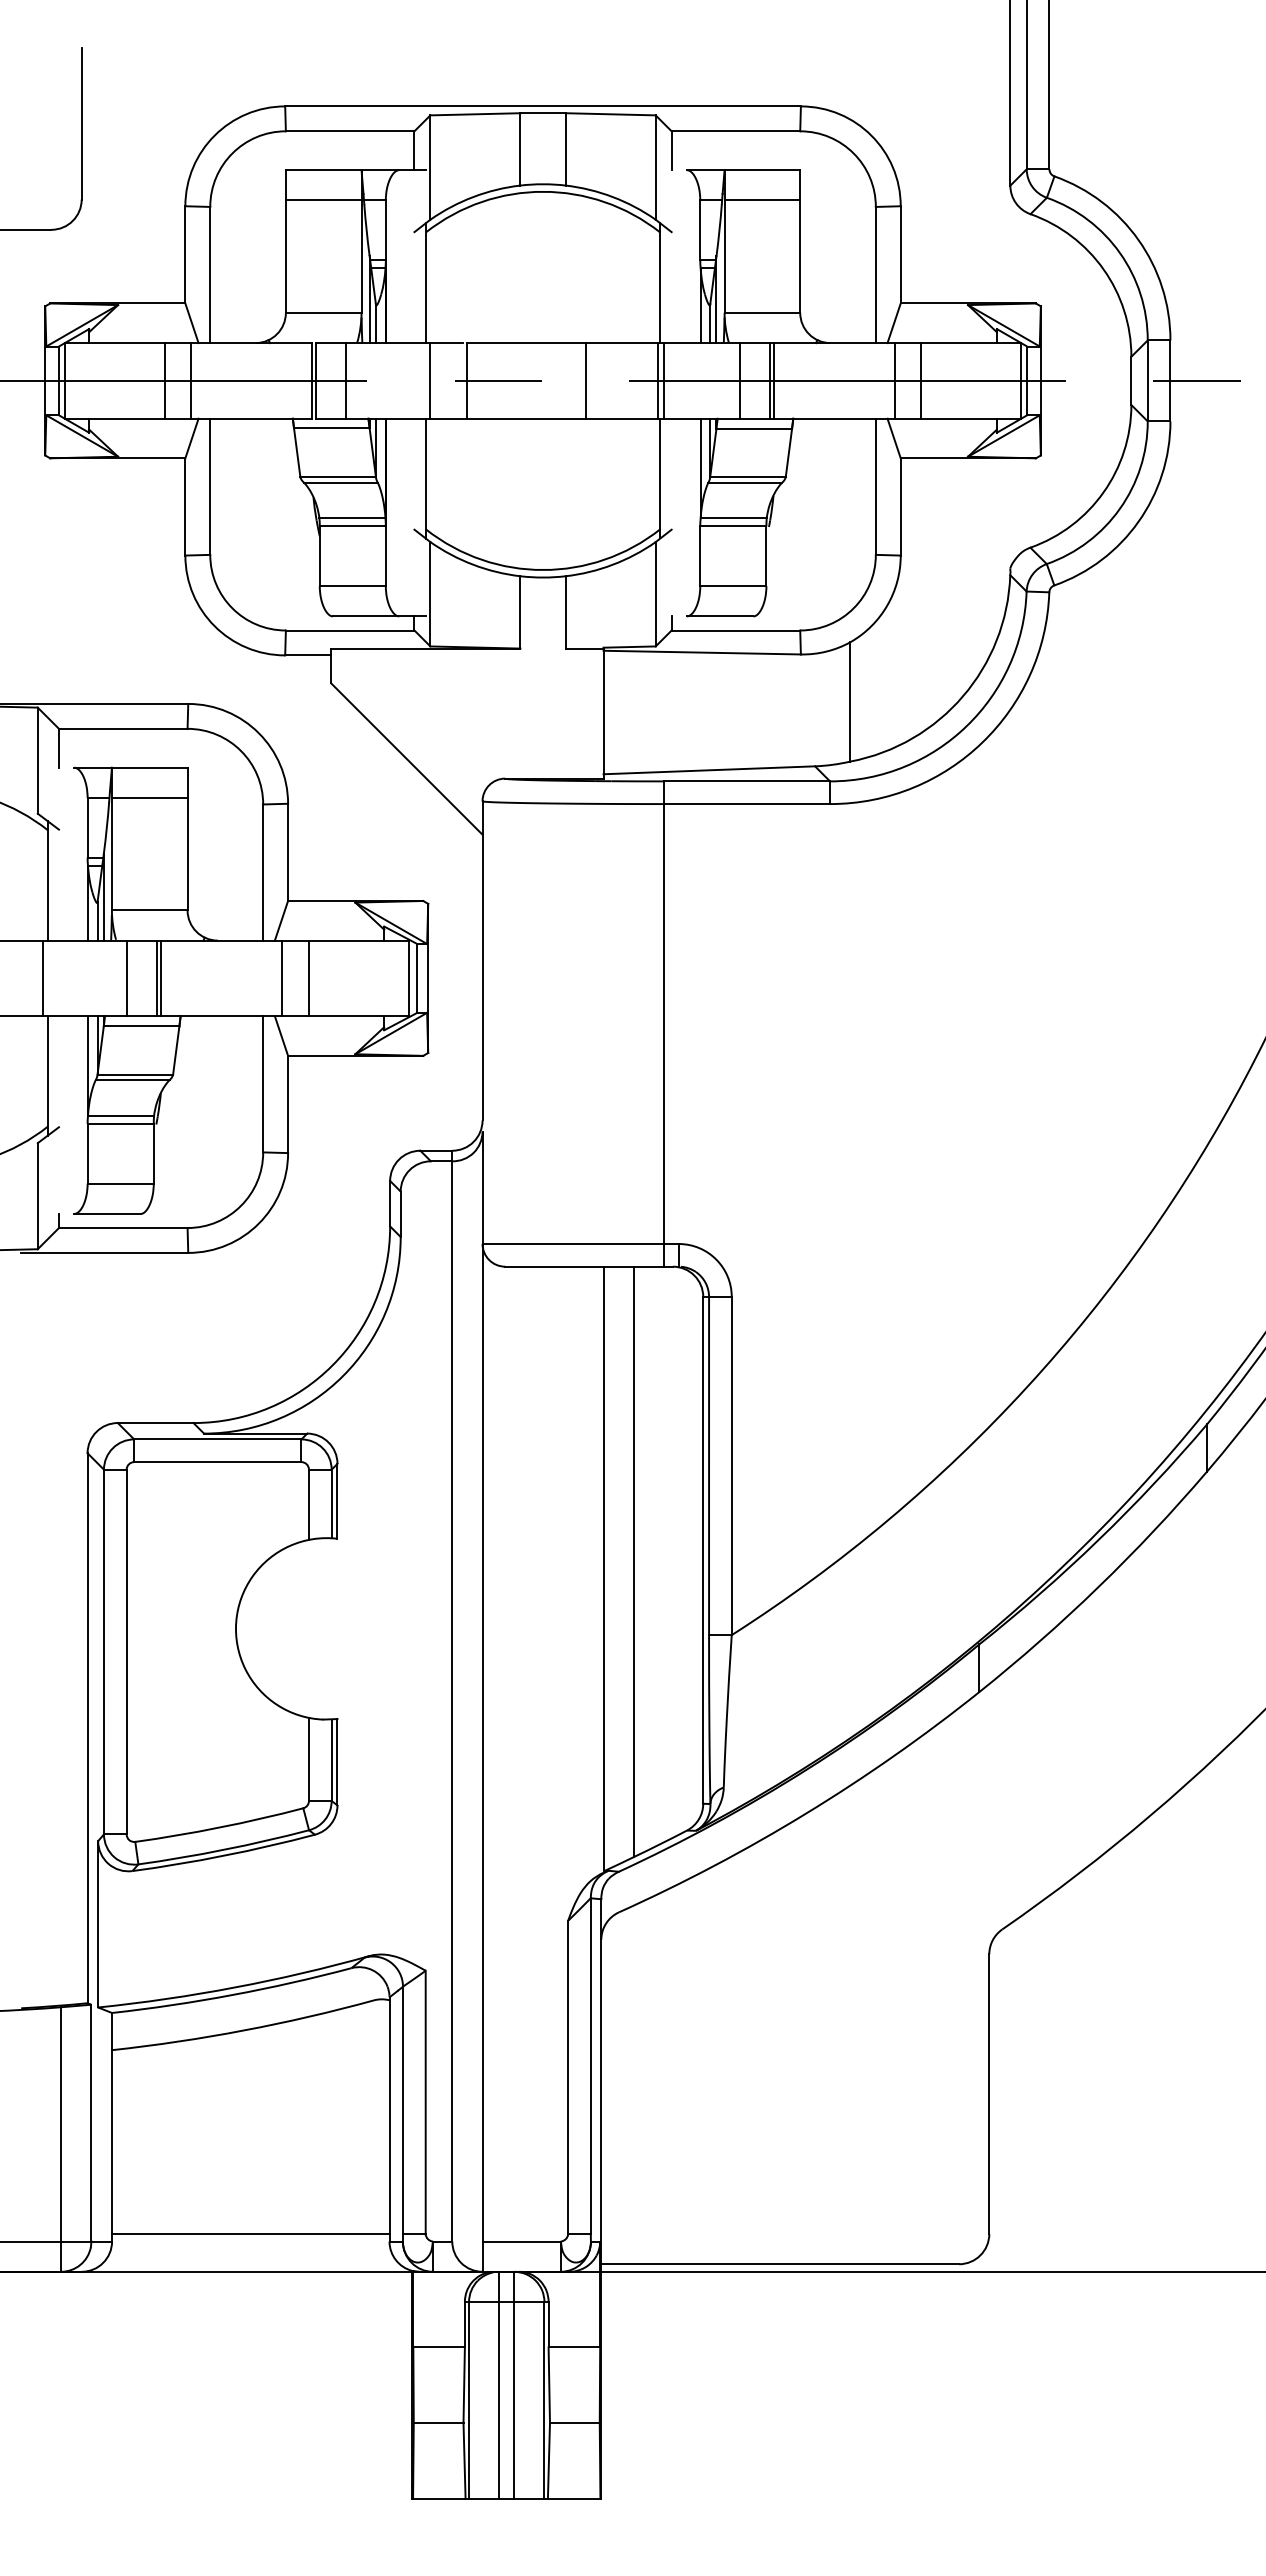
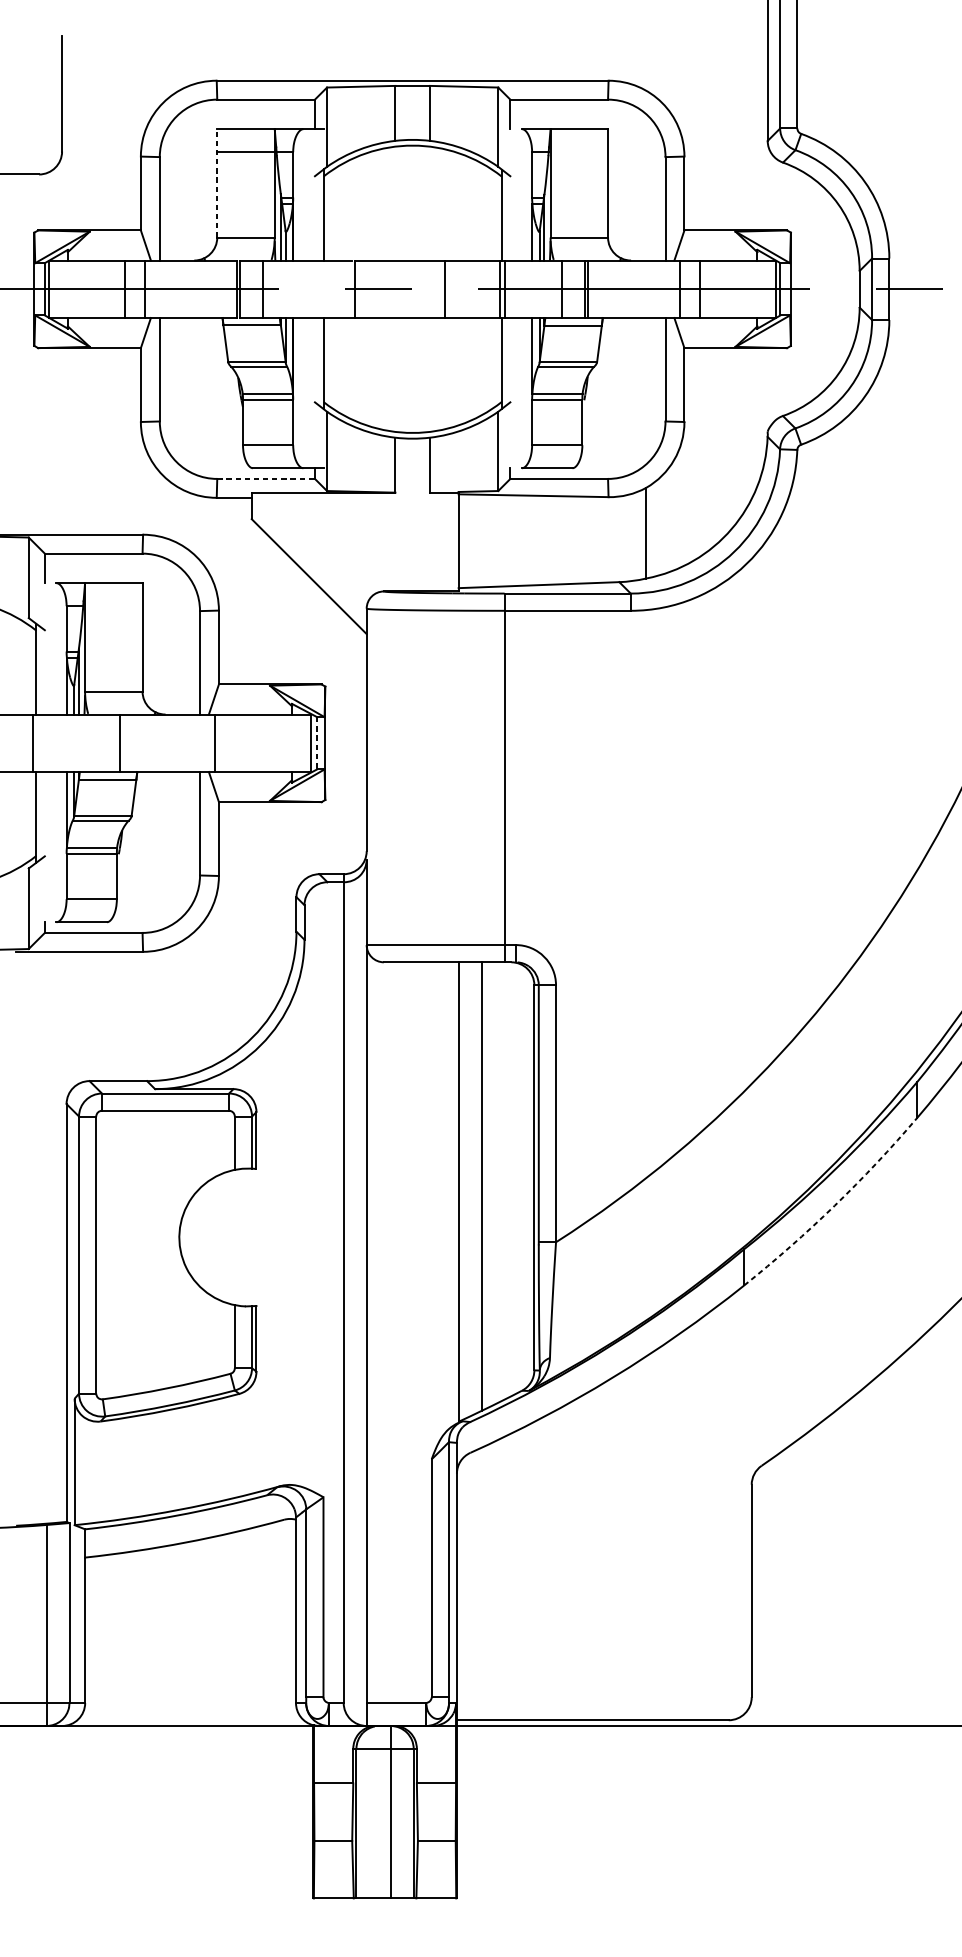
line: (762, 200) -> (579, 152), removed
line: (285, 241) -> (216, 183), solid -> dashed
line: (429, 380) -> (326, 288), removed
line: (350, 630) -> (266, 478), solid -> dashed
line: (149, 797) -> (113, 605), removed
line: (127, 978) -> (96, 743), removed
line: (161, 978) -> (122, 743), removed
line: (308, 978) -> (234, 743), removed
line: (417, 978) -> (317, 743), solid -> dashed
arc: (1098, 1587) -> (834, 1206), solid -> dashed
line: (250, 2233) -> (190, 1696), removed
line: (499, 2384) -> (379, 1811), removed

